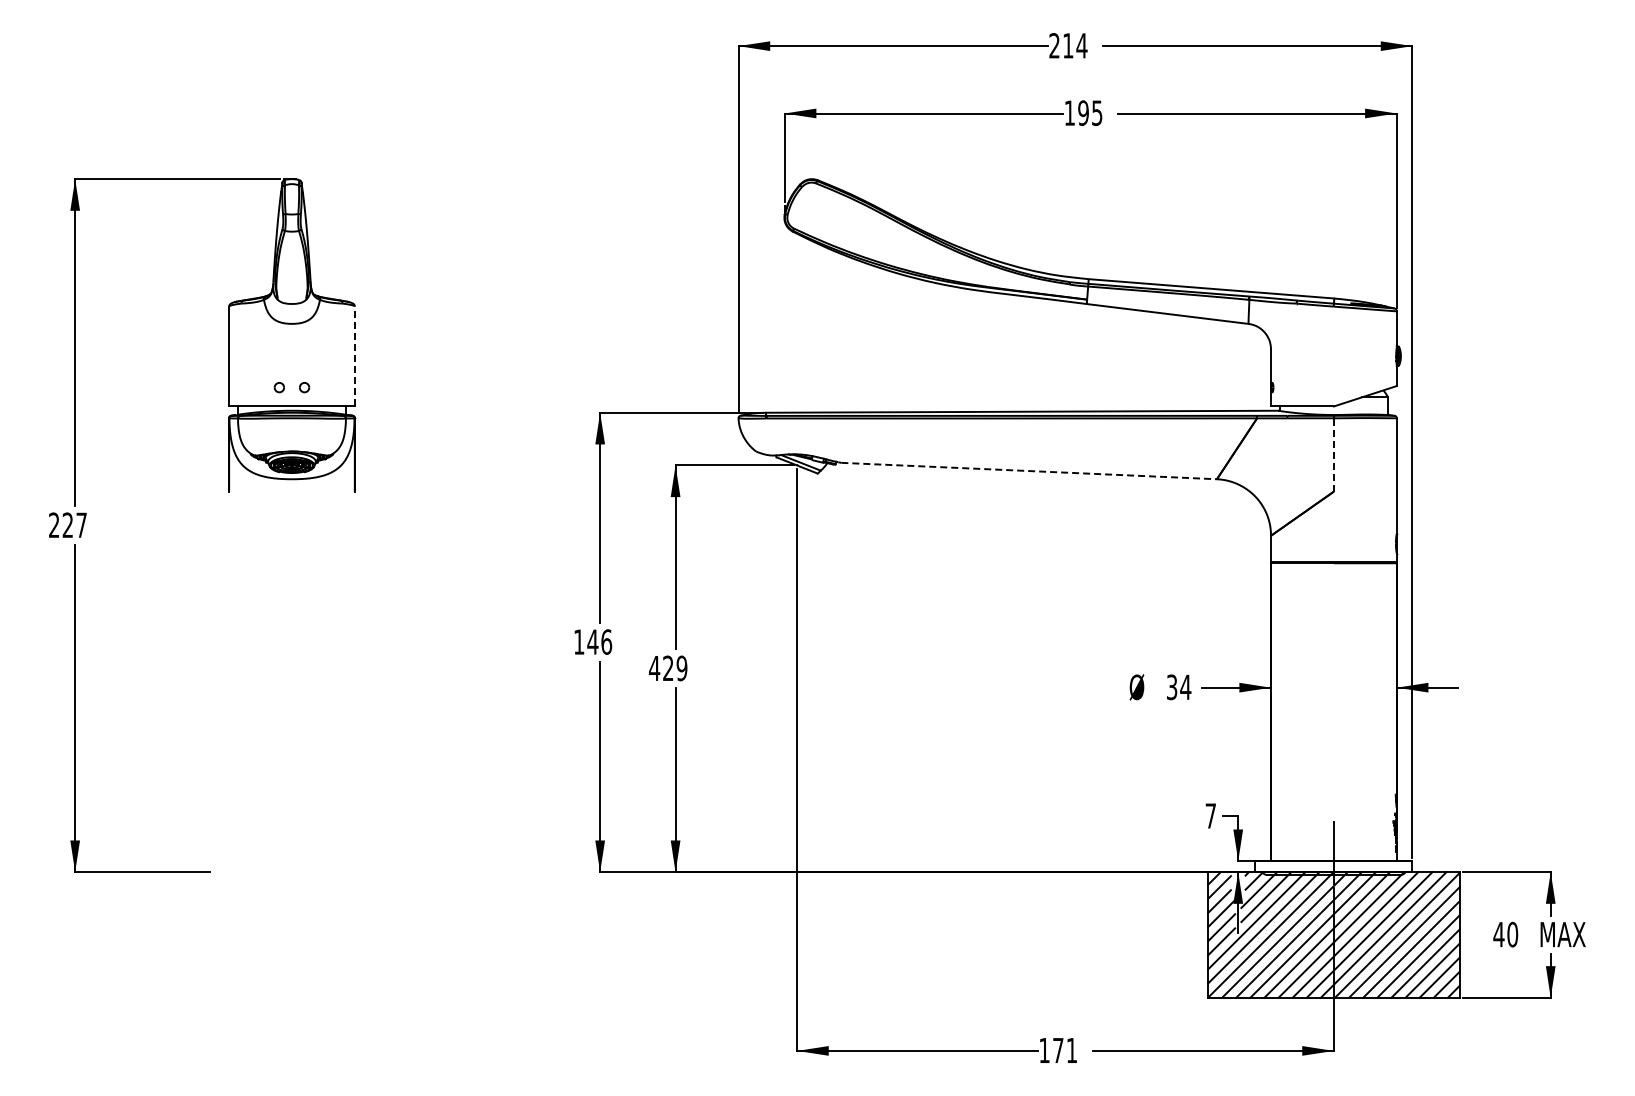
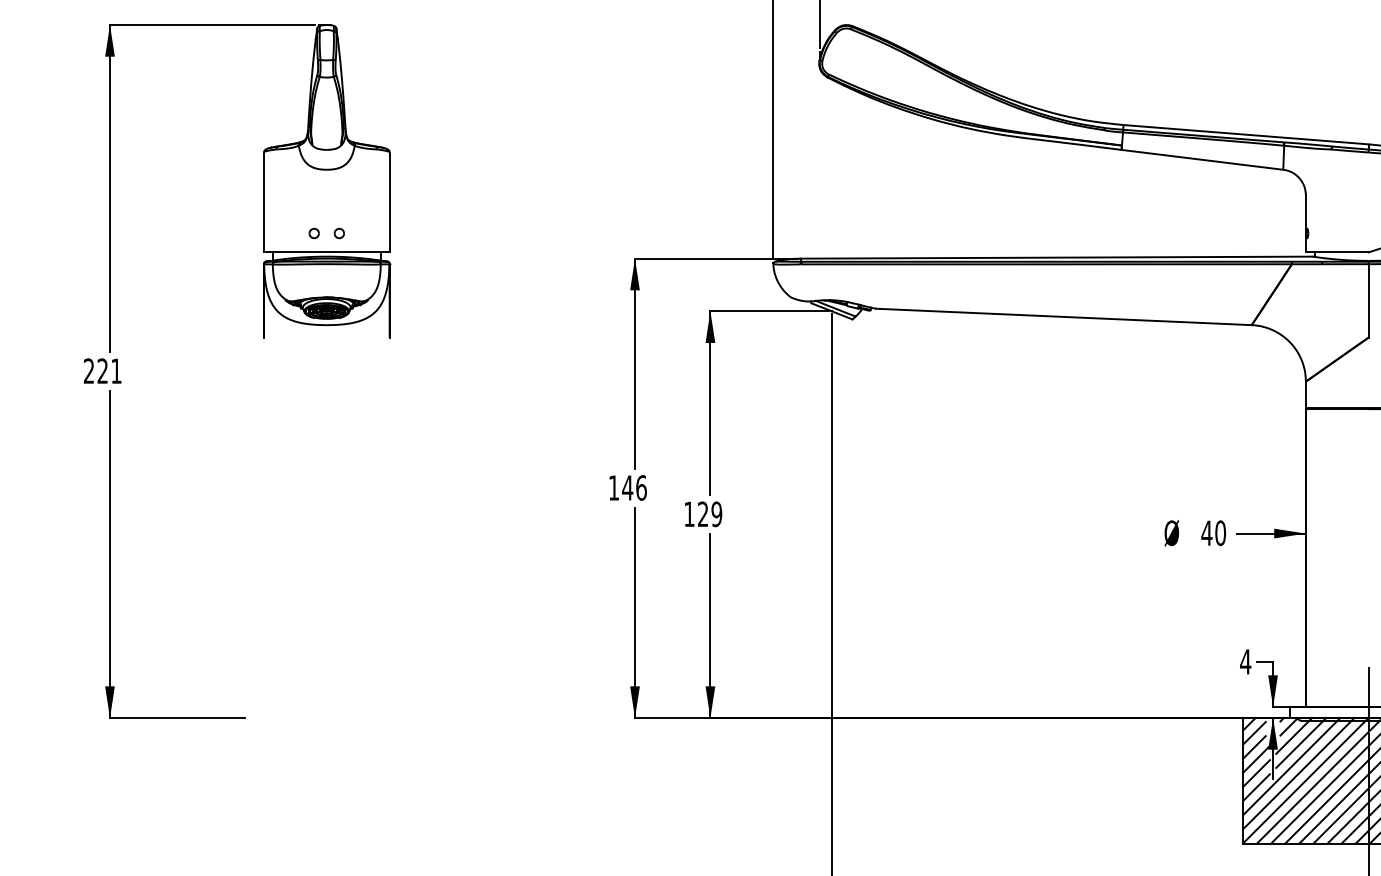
line: (354, 356) -> (389, 202), dashed -> solid
line: (1333, 454) -> (1368, 300), dashed -> solid
line: (1029, 471) -> (1064, 317), dashed -> solid
text: (81, 524) -> (116, 370), 227 -> 221
text: (654, 668) -> (689, 514), 429 -> 129
text: (1178, 687) -> (1213, 533), 34 -> 40
text: (1210, 815) -> (1245, 661), 7 -> 4

